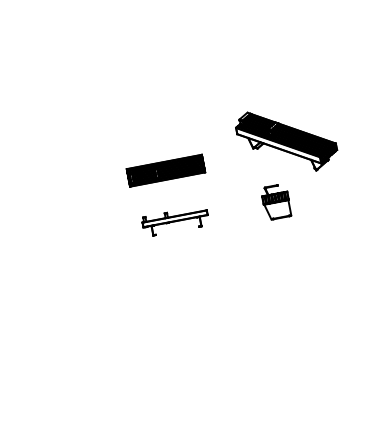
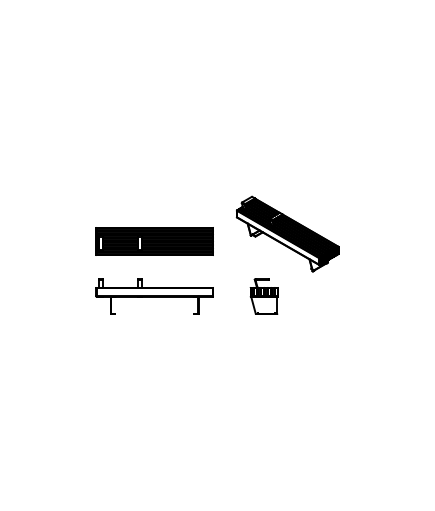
part: (165, 170) -> (154, 241), size x1.43
part: (175, 221) -> (154, 296), size x1.67

